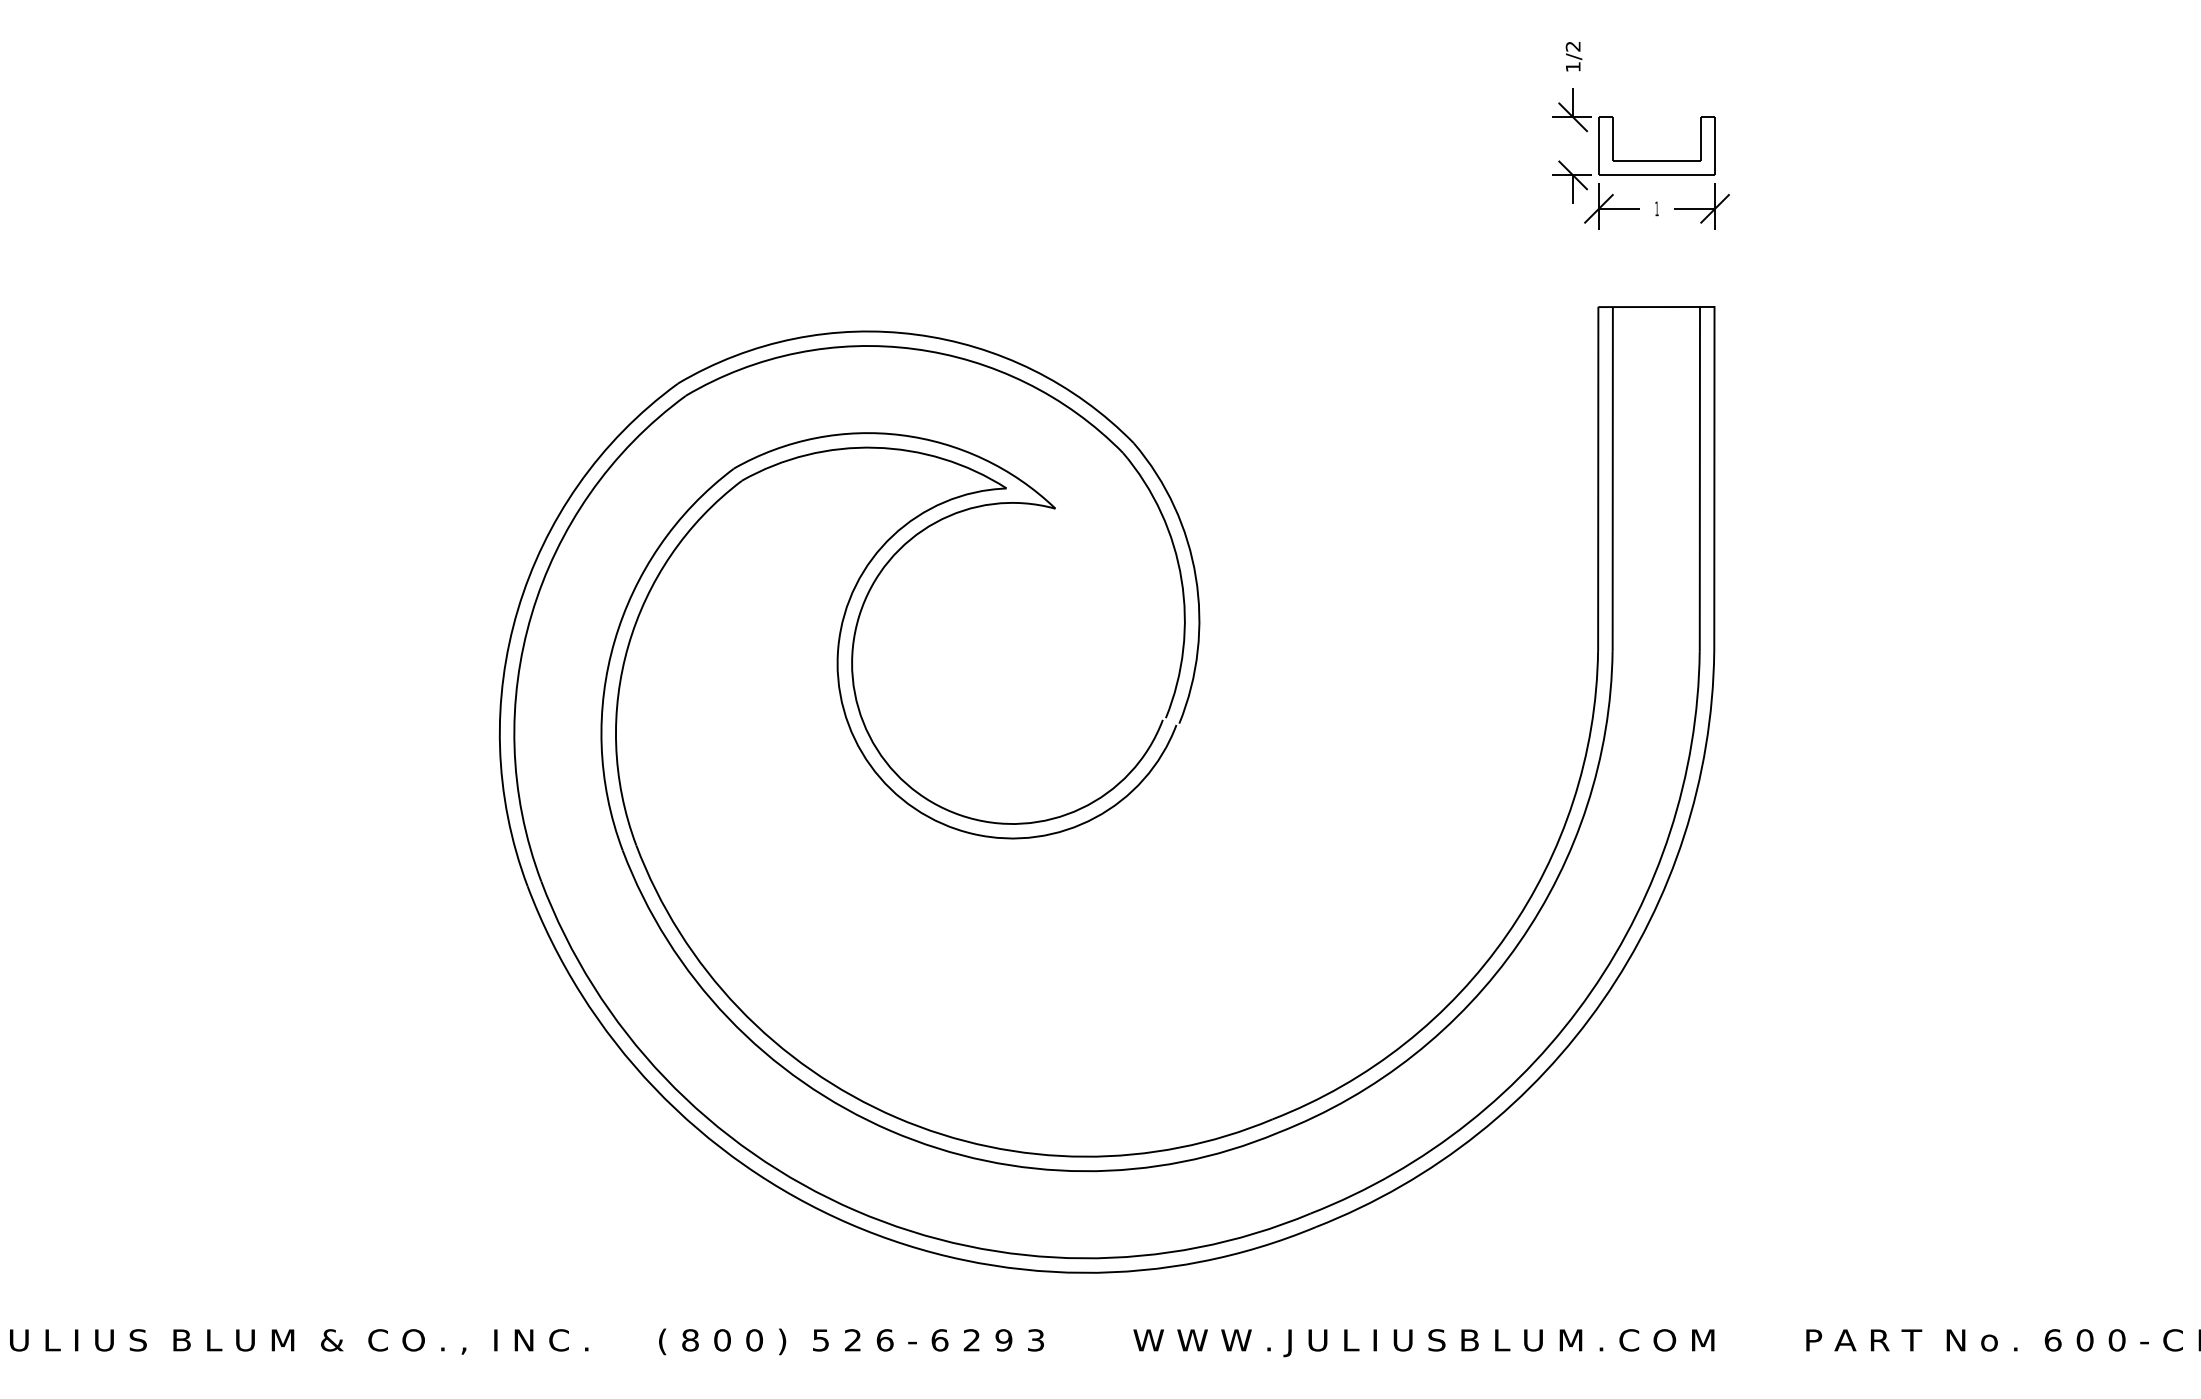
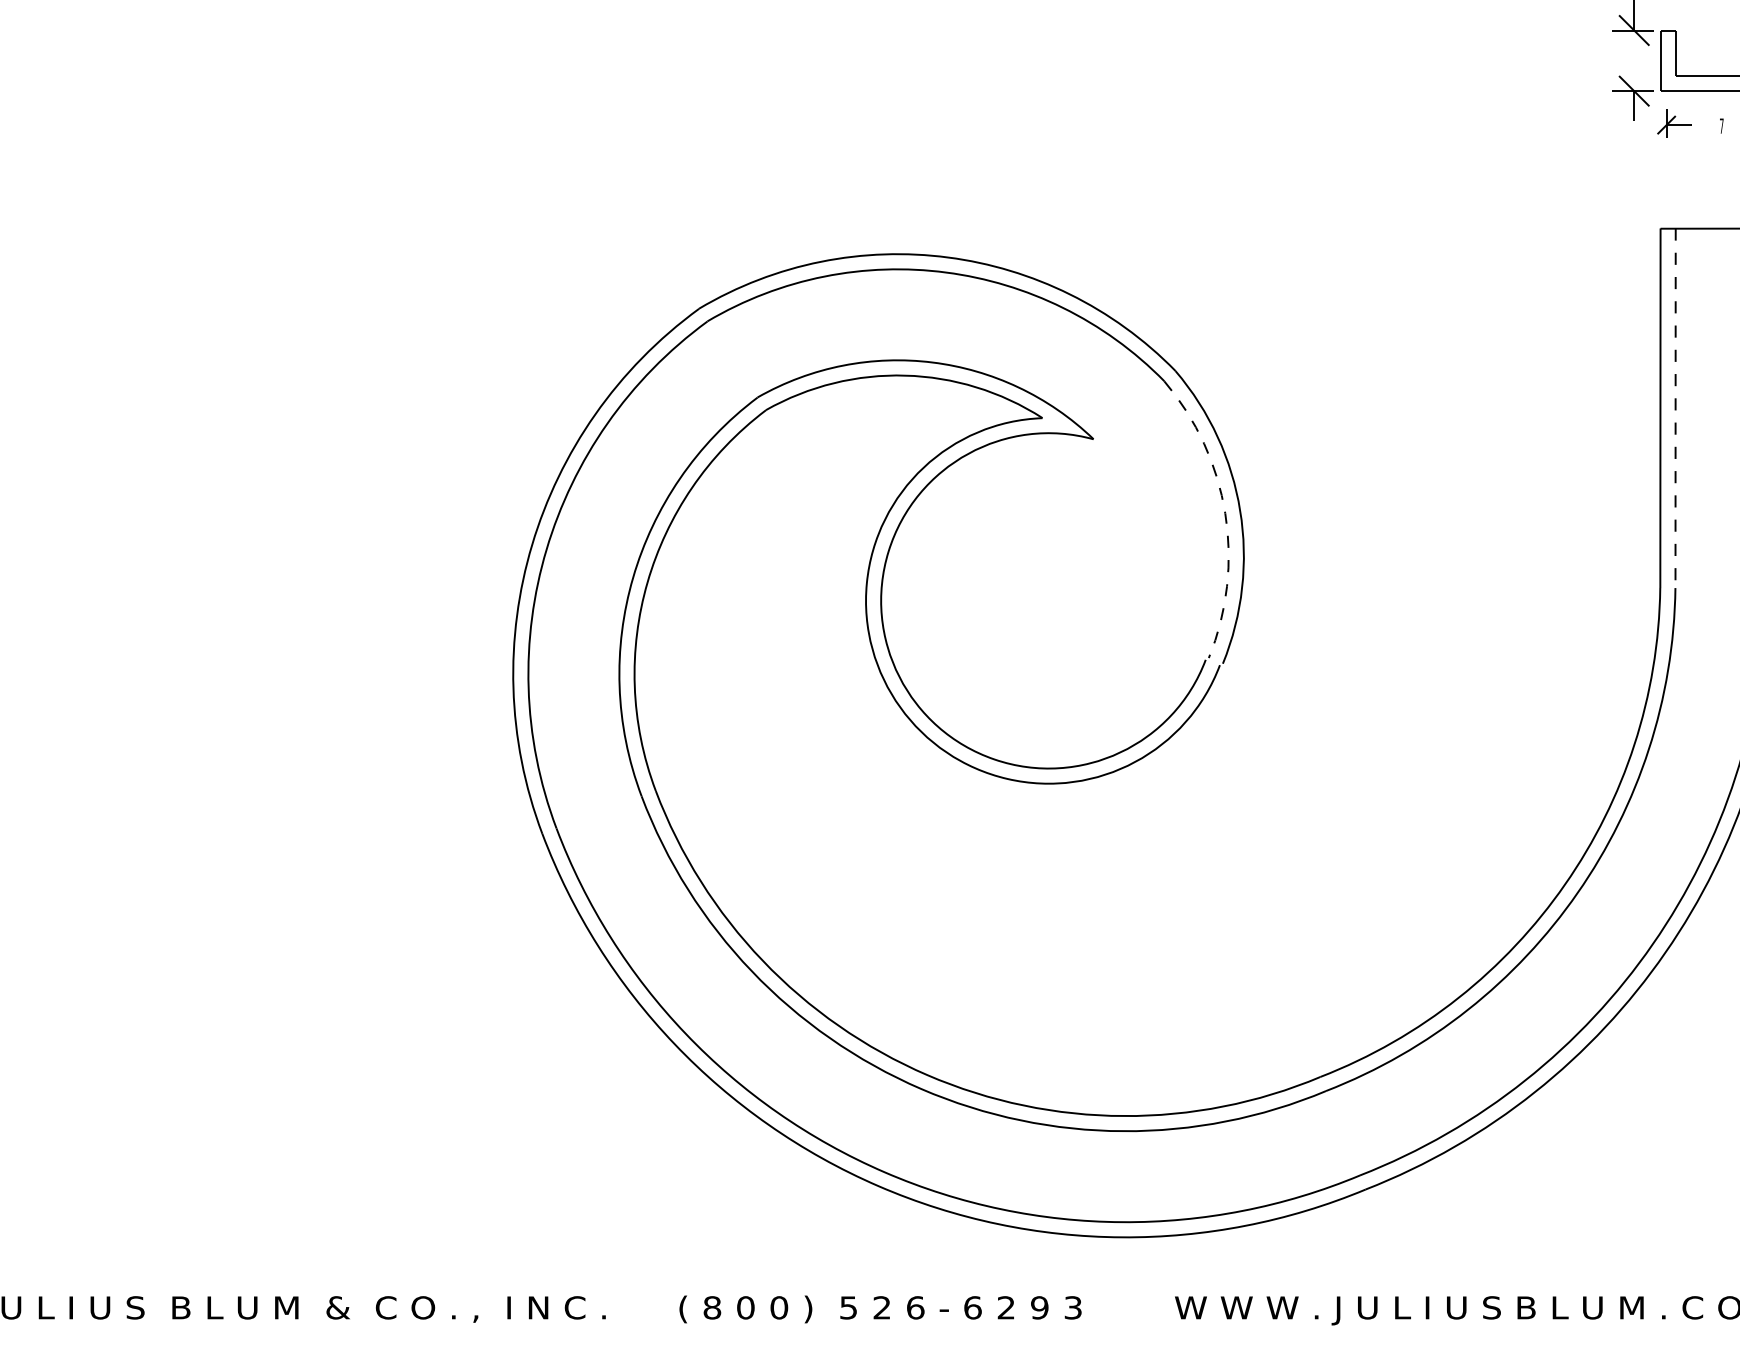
part: (1611, 206) -> (1674, 123), size x0.6
text: (1656, 208) -> (1721, 125), 1 -> 7
line: (1612, 479) -> (1675, 408), solid -> dashed
arc: (1181, 579) -> (1225, 513), solid -> dashed

